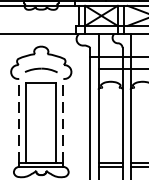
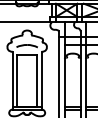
line: (18, 121) -> (12, 79), dashed -> solid
line: (63, 121) -> (41, 79), dashed -> solid

